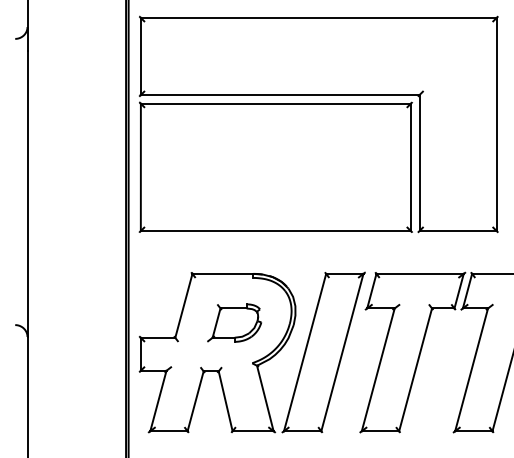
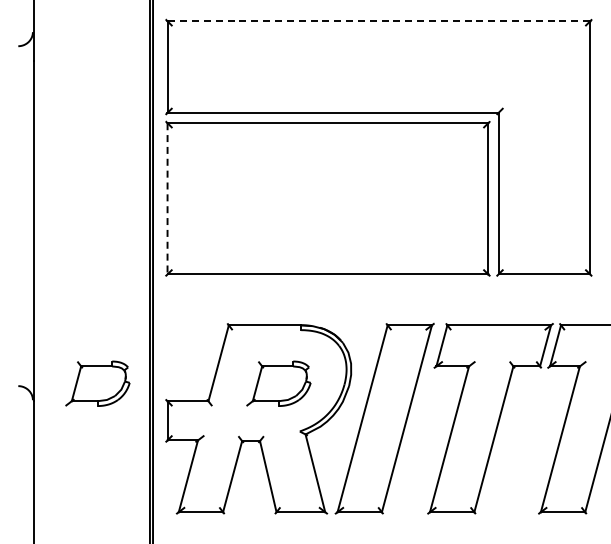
line: (318, 18) -> (378, 21), solid -> dashed
line: (140, 167) -> (167, 198), solid -> dashed
part: (81, 322) -> (97, 383), added

